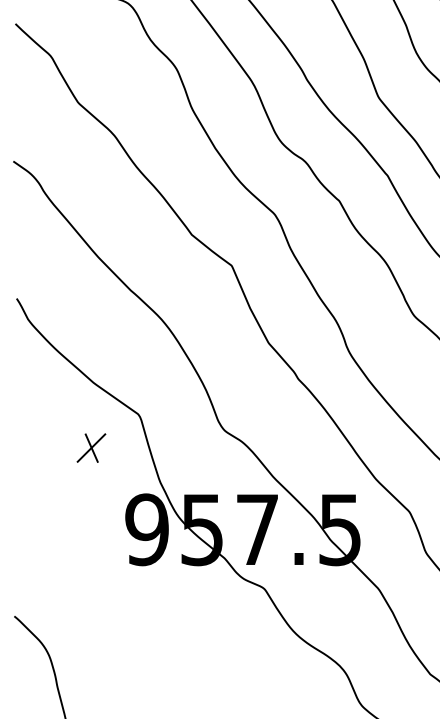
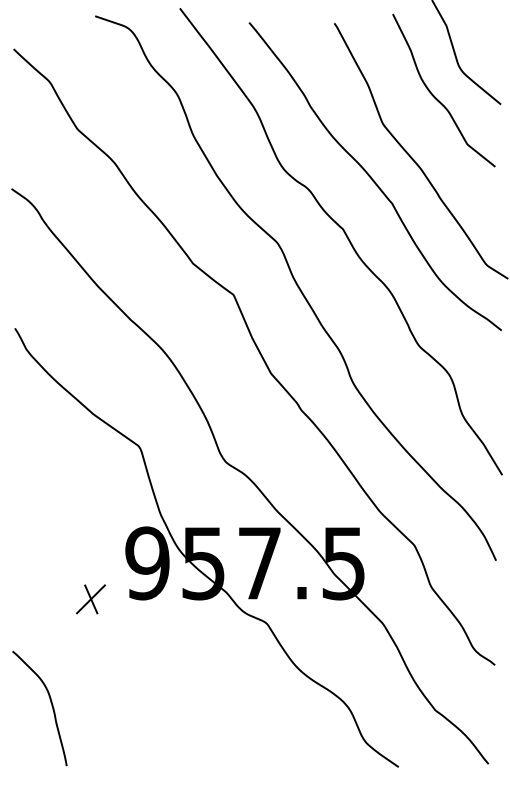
part: (91, 448) -> (90, 599), moved

